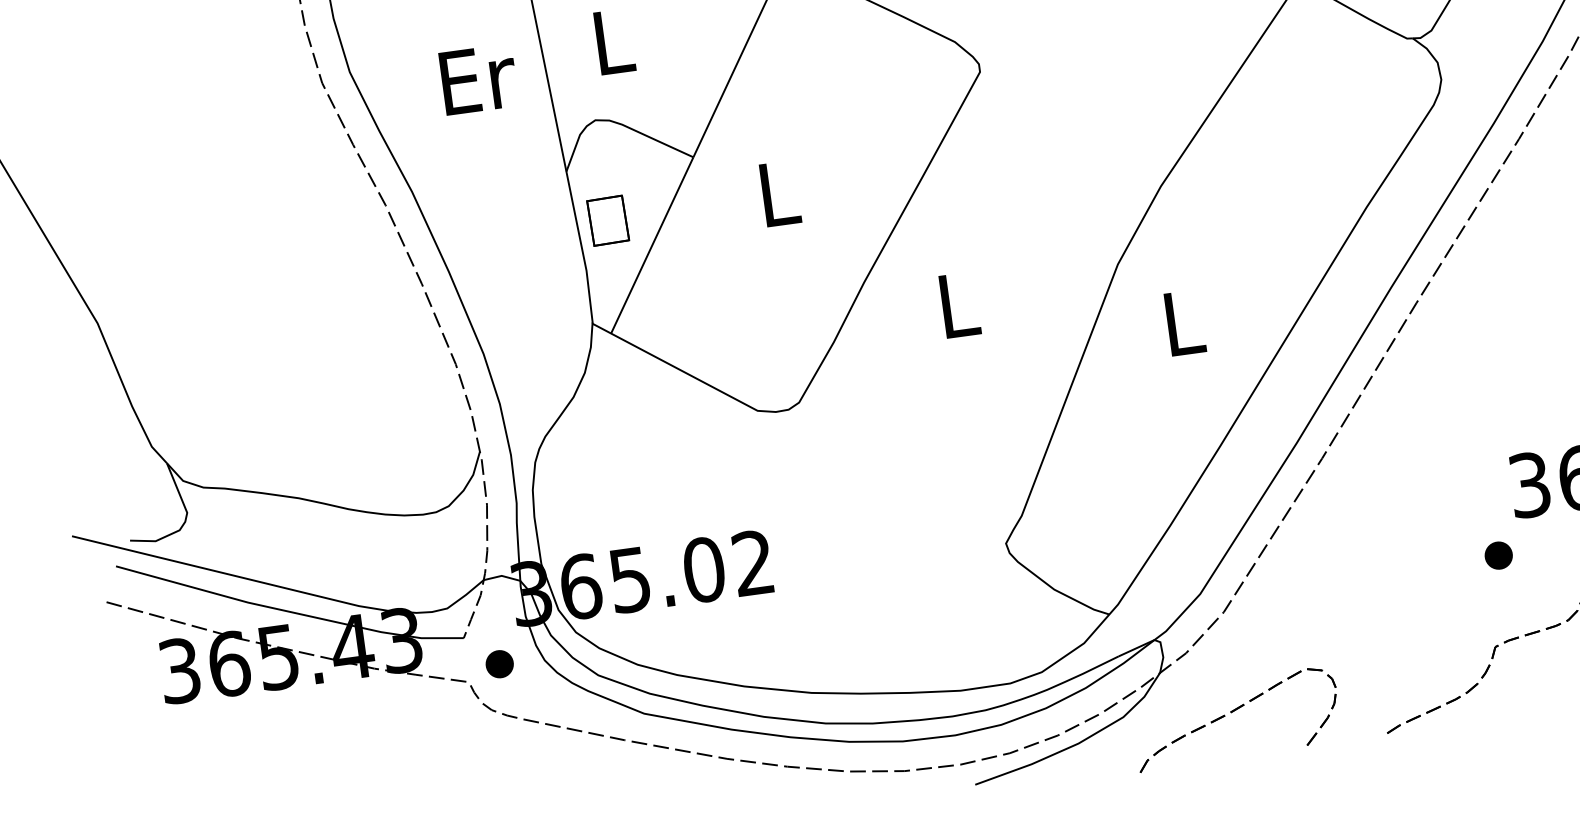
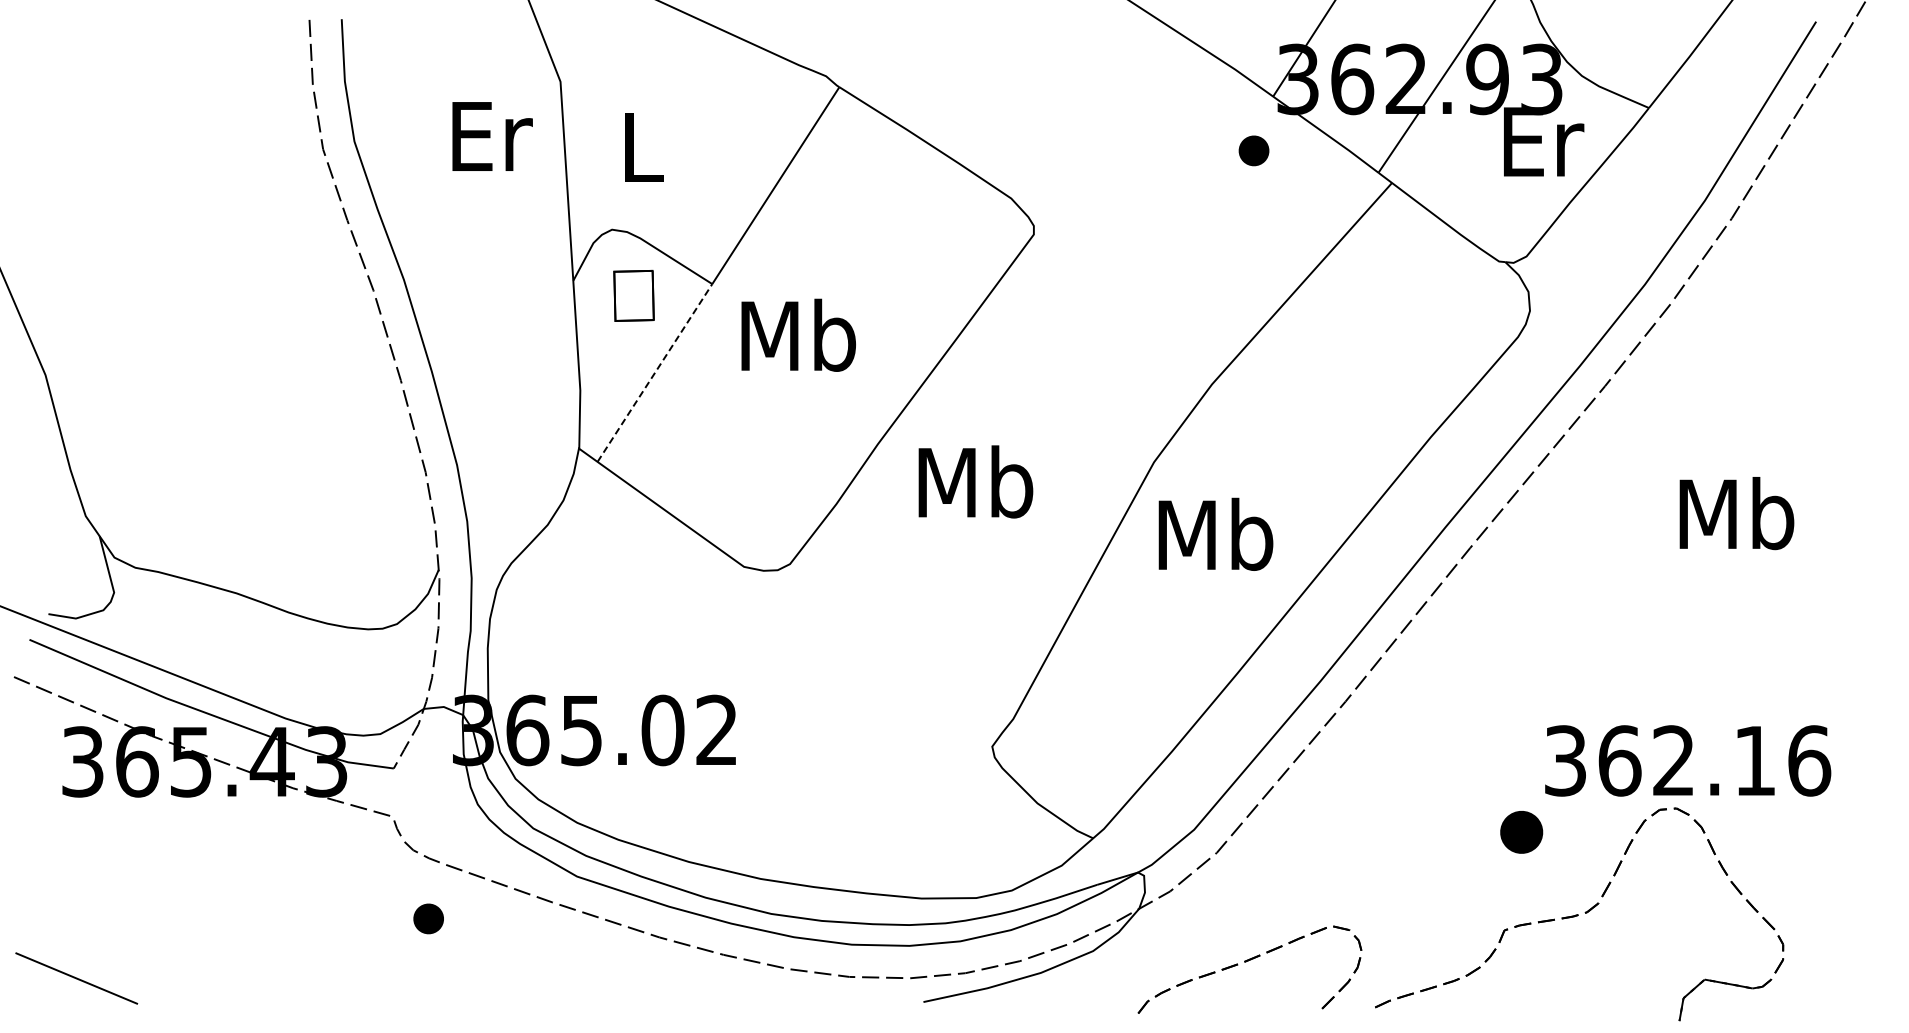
text: (478, 79) -> (492, 136), moved
text: (778, 192) -> (798, 334), L -> Mb
part: (607, 220) -> (633, 295), moved
line: (651, 245) -> (654, 372), solid -> dashed
text: (957, 304) -> (975, 481), L -> Mb
text: (1182, 321) -> (1215, 533), L -> Mb
part: (1498, 555) -> (1521, 832), size x1.4
part: (499, 663) -> (428, 918), moved
part: (1232, 712) -> (1246, 962), moved

